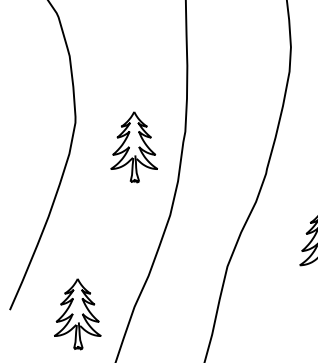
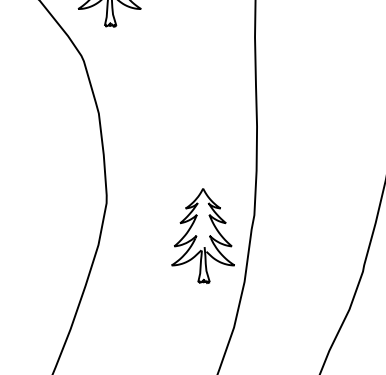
part: (133, 147) -> (202, 236), moved

